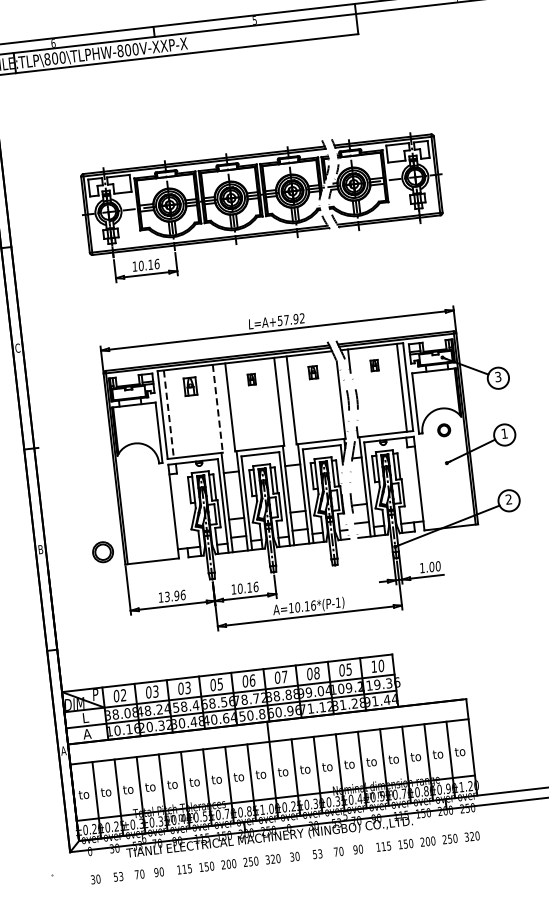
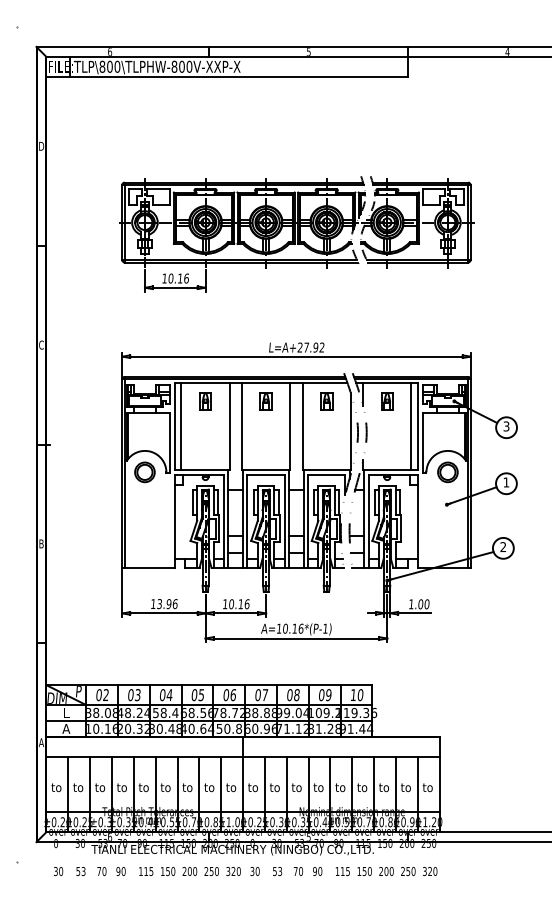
text: (280, 320) -> (300, 347), L=A+57.92 -> L=A+27.92
part: (374, 365) -> (387, 401), size x1.67
part: (313, 372) -> (326, 401), size x1.43
part: (251, 379) -> (265, 401), size x1.67
line: (217, 408) -> (229, 426), dashed -> solid
line: (169, 414) -> (181, 426), dashed -> solid
part: (443, 430) -> (447, 472), size x1.67
part: (102, 552) -> (144, 472), moved
text: (348, 669) -> (328, 694), 05 -> 09
text: (187, 688) -> (169, 695), 03 -> 04

